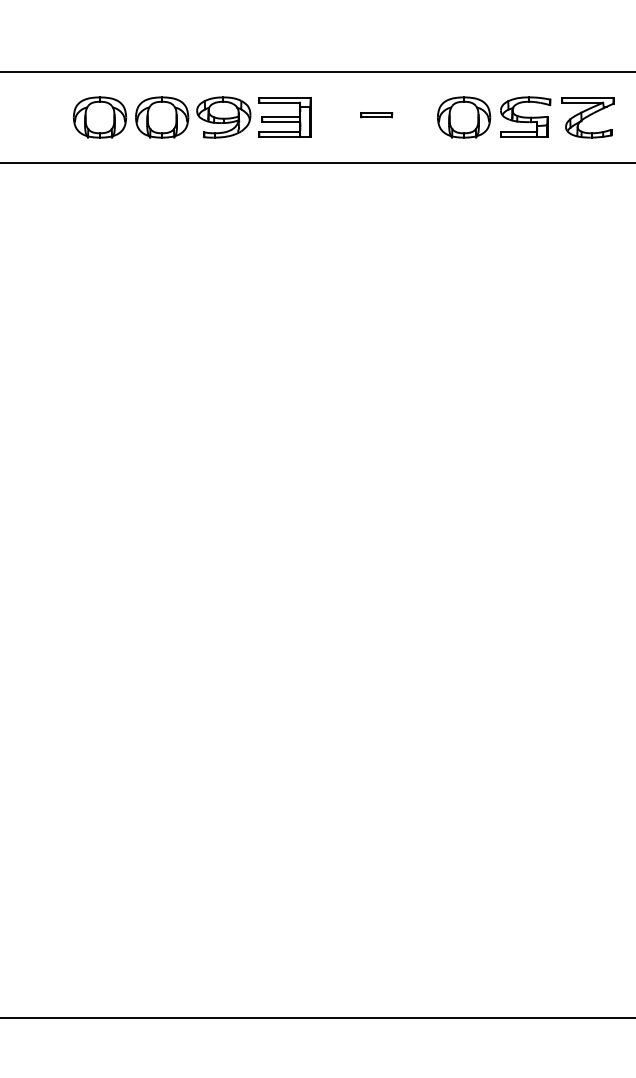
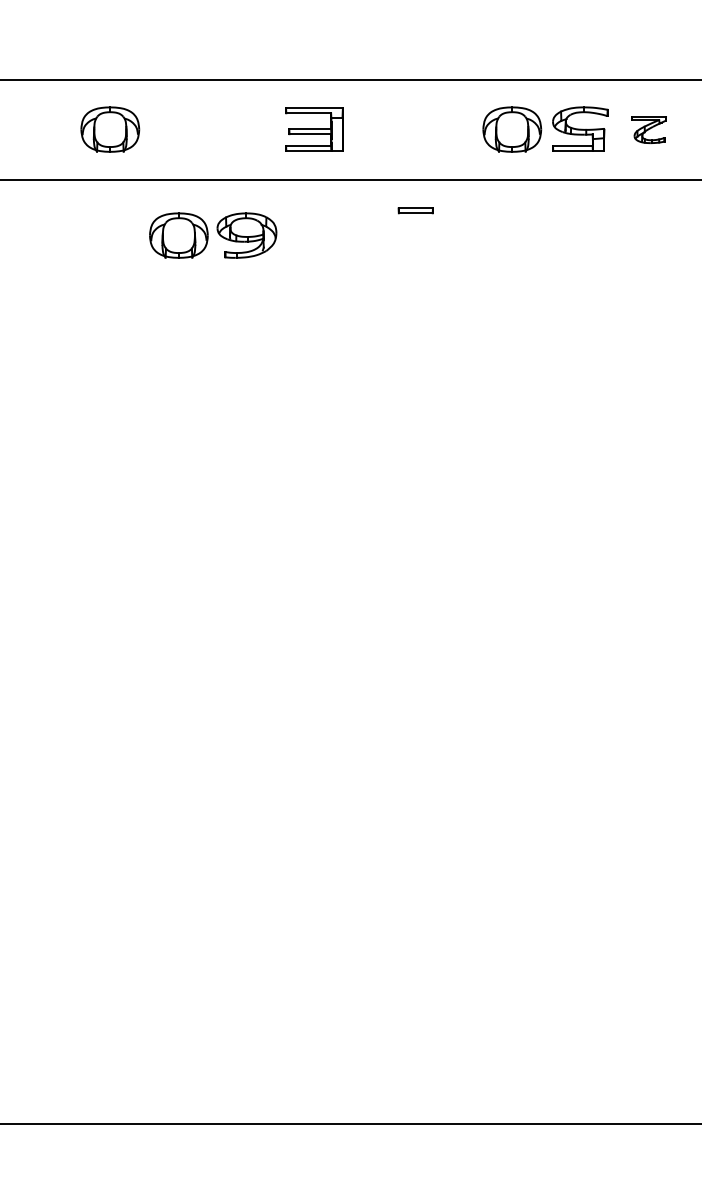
part: (376, 115) -> (415, 211), moved
part: (193, 117) -> (213, 235), moved
part: (587, 117) -> (648, 129), size x0.6

